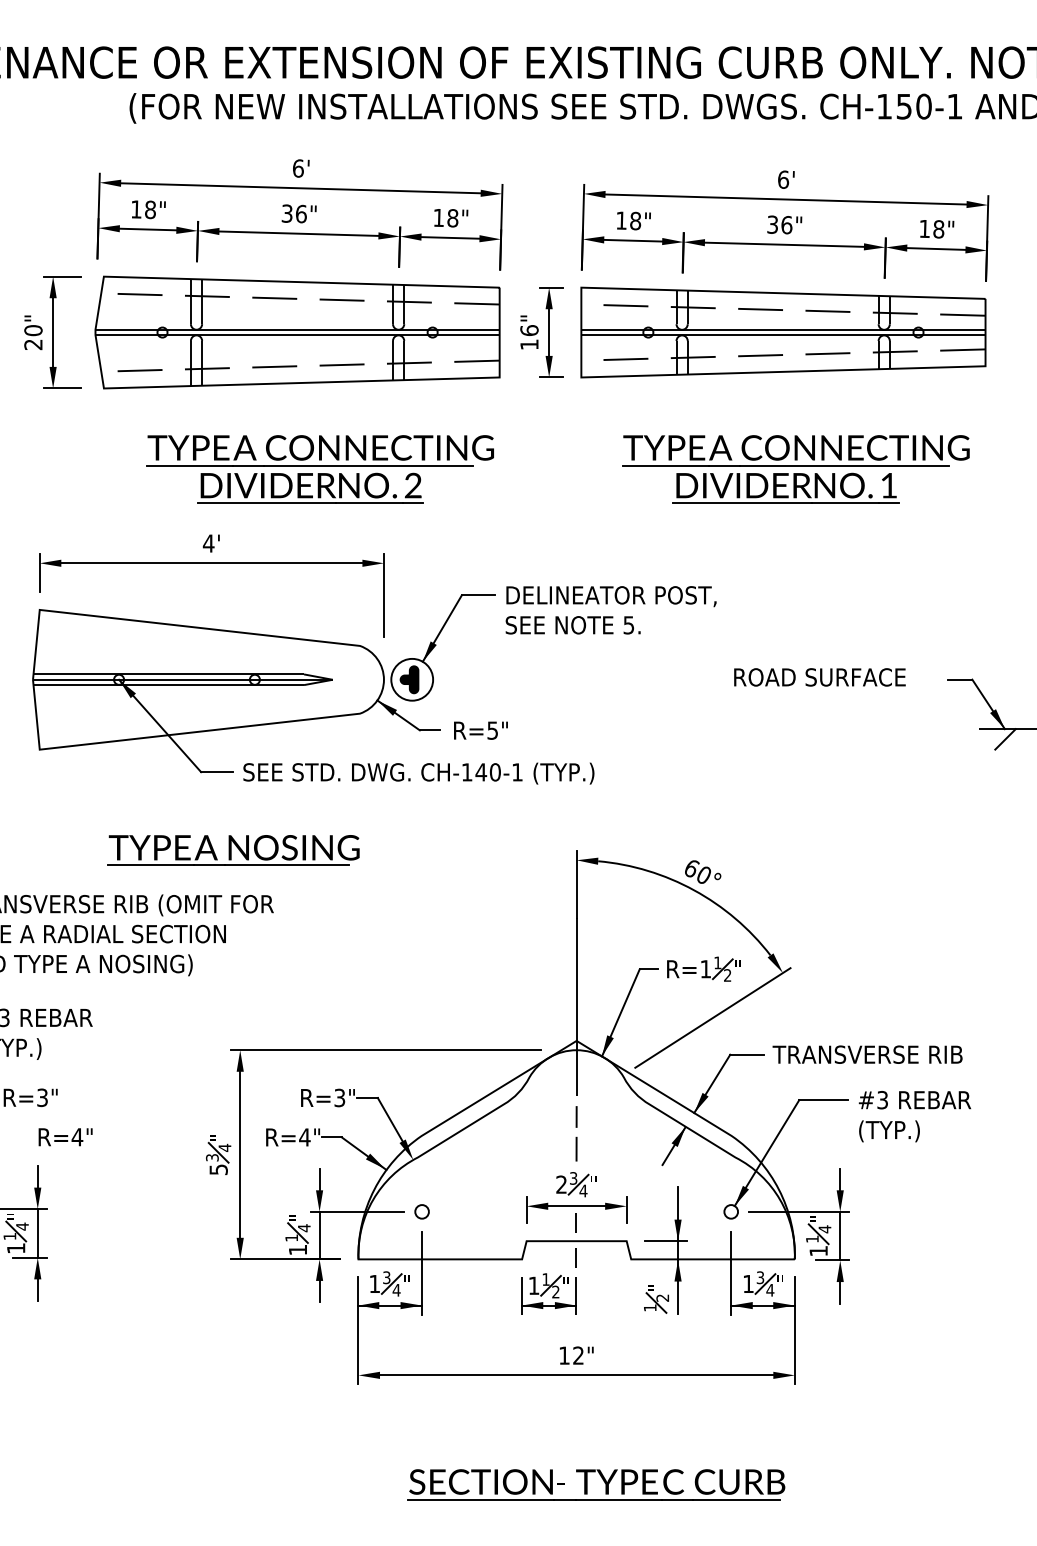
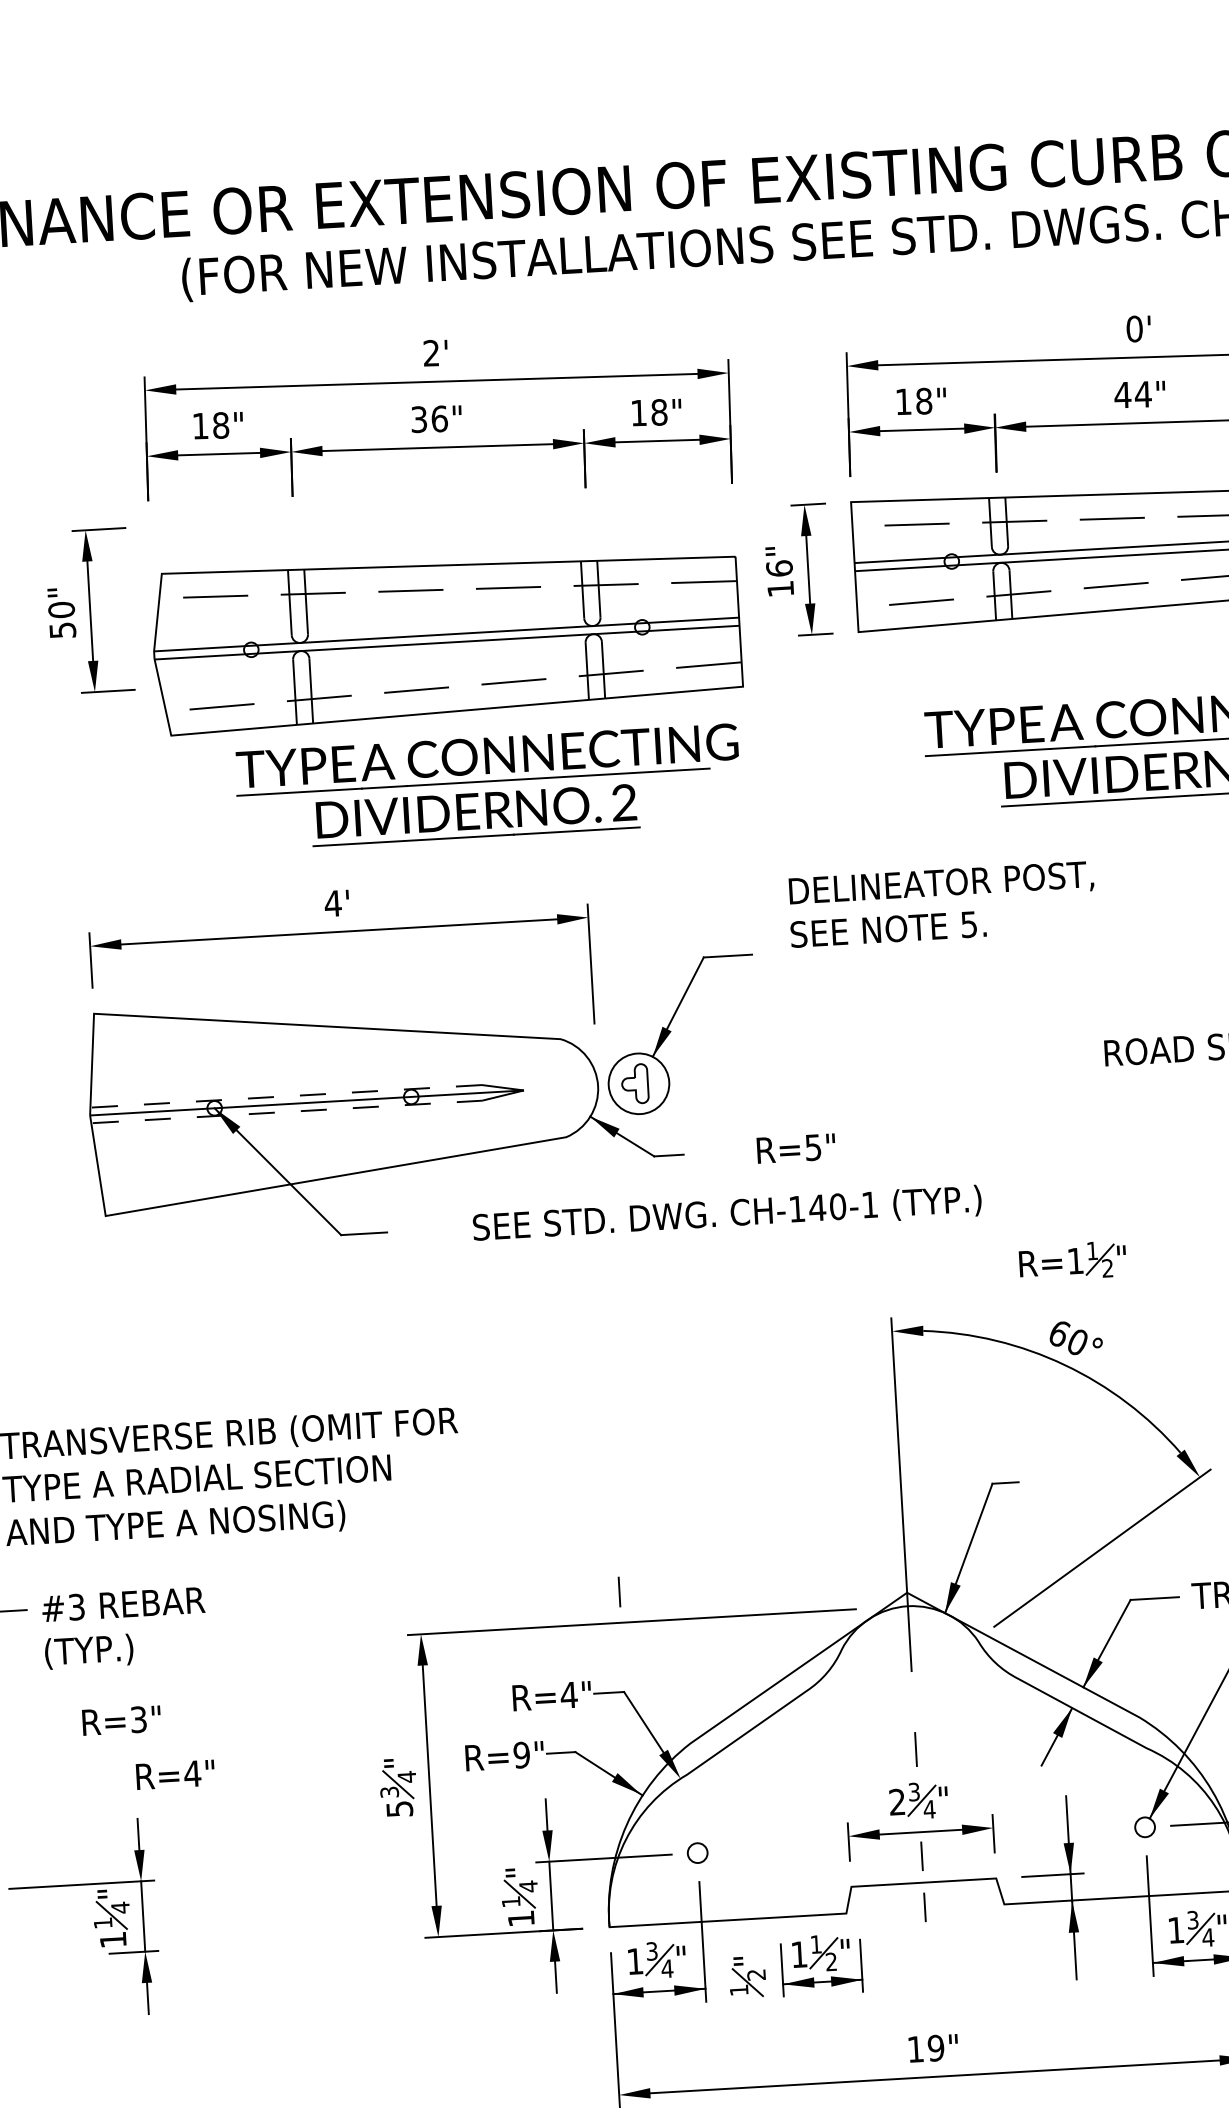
text: (297, 168) -> (430, 353), 6' -> 2'
text: (783, 179) -> (1134, 328), 6' -> 0'
text: (779, 224) -> (1132, 394), 36" -> 44"
part: (297, 332) -> (446, 638), moved
text: (33, 344) -> (62, 630), 20" -> 50"
text: (610, 610) -> (941, 904), moved
line: (168, 674) -> (285, 1096), solid -> dashed
fill: (409, 679) -> (635, 1083), removed
line: (168, 685) -> (286, 1112), solid -> dashed
text: (480, 730) -> (795, 1148), moved
text: (418, 773) -> (726, 1214), moved
part: (233, 850) -> (394, 1345), removed
part: (703, 968) -> (1072, 1260), moved
text: (339, 1097) -> (568, 1694), R=3" -> R=4"
line: (576, 1116) -> (619, 1591), moved
text: (304, 1137) -> (521, 1755), R=4" -> R=9"
part: (548, 1293) -> (820, 1964), moved
part: (656, 1299) -> (747, 1977), moved
text: (578, 1355) -> (936, 2047), 12" -> 19"

